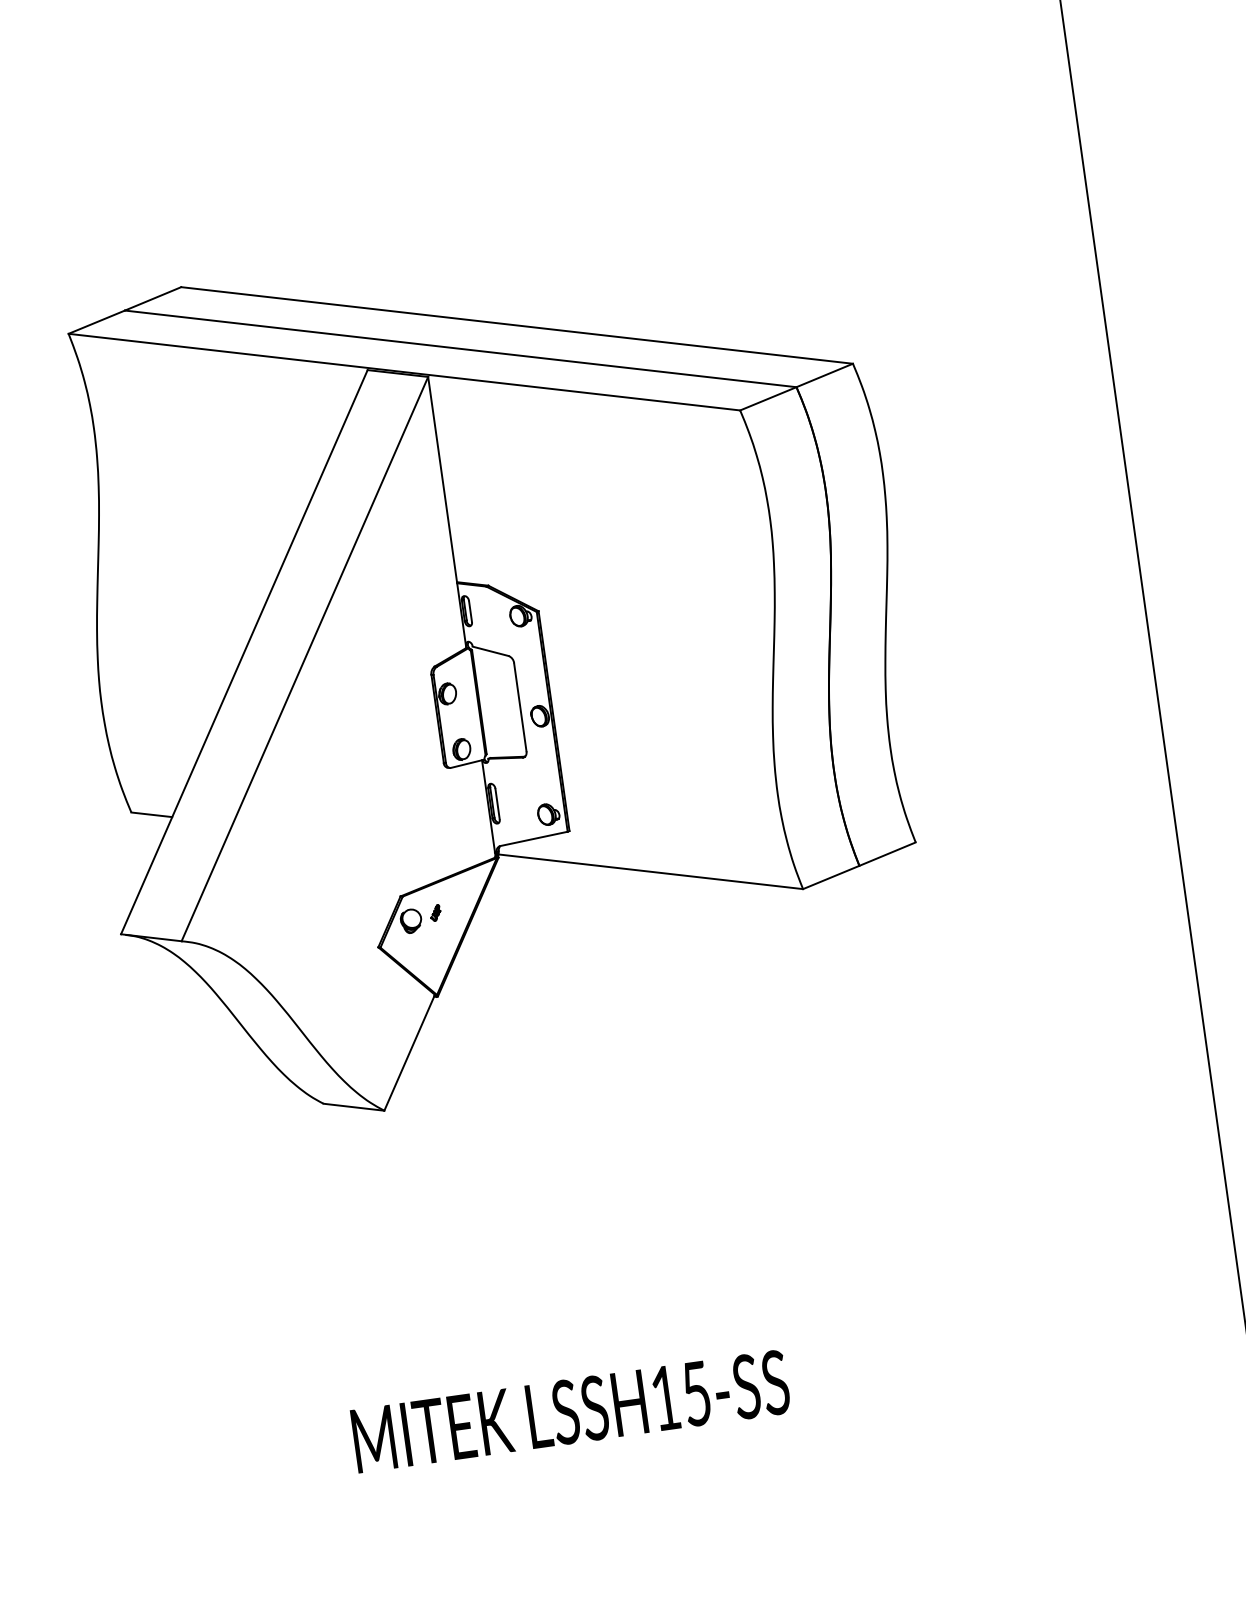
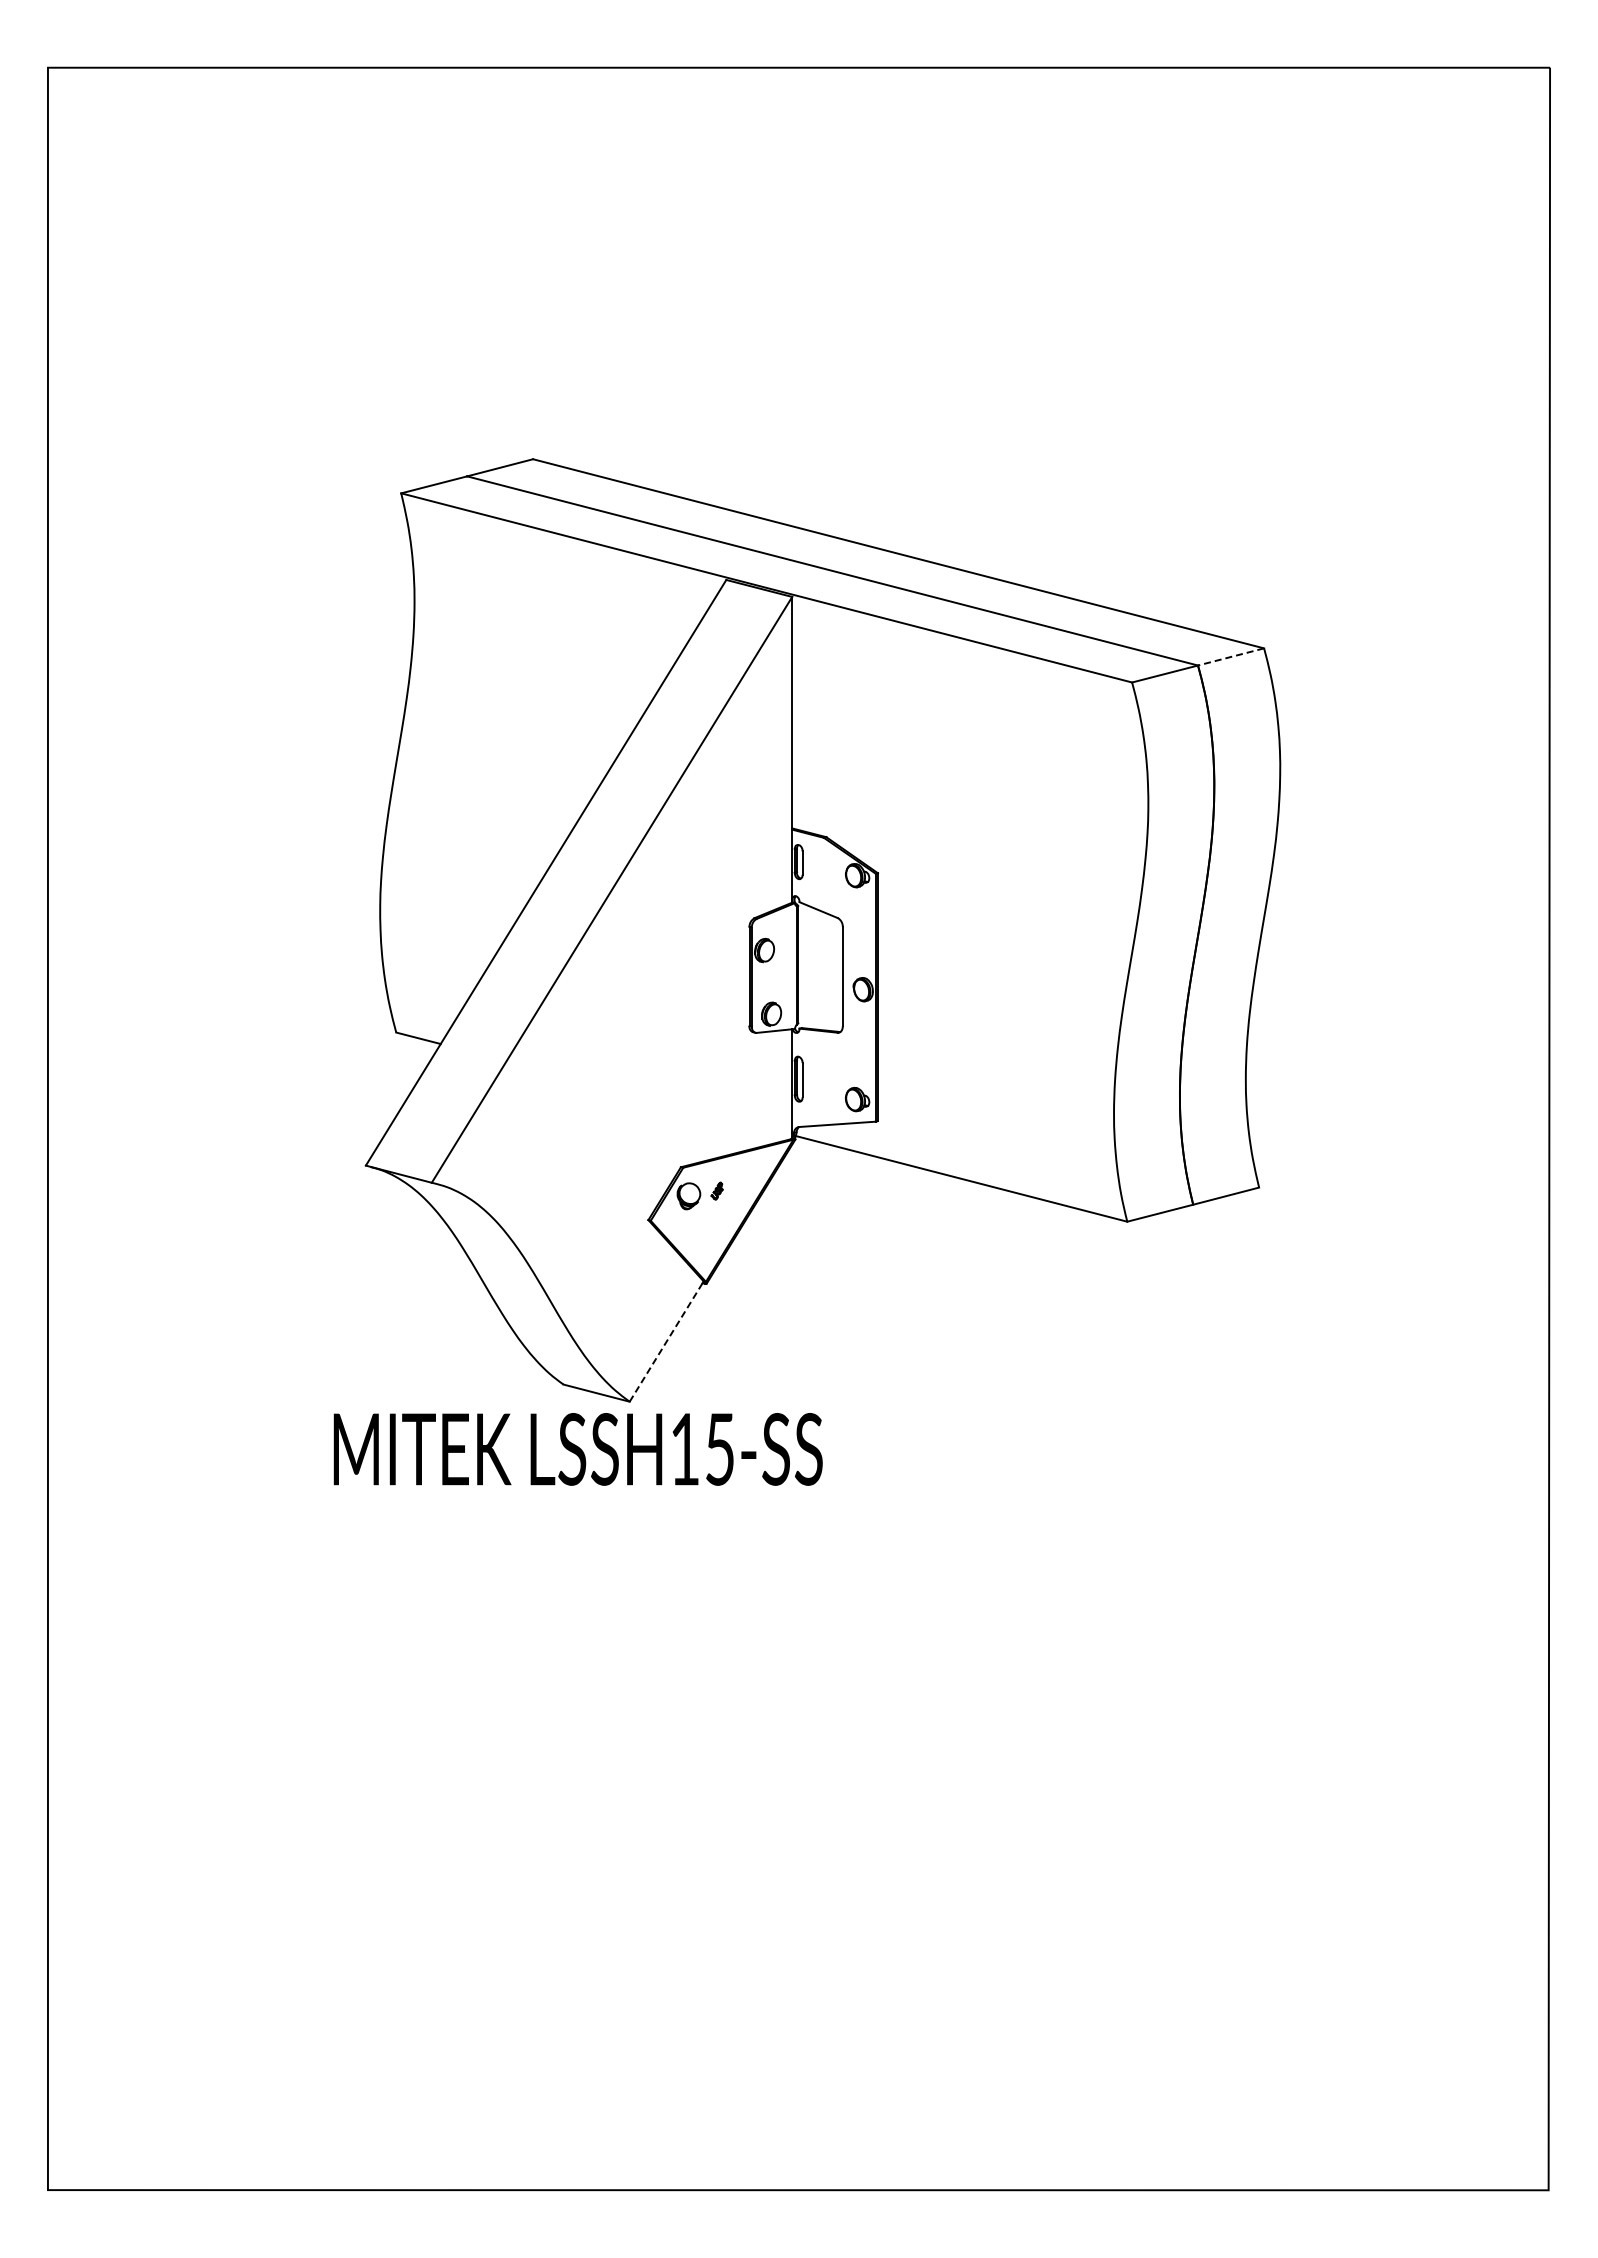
line: (824, 376) -> (1230, 657), solid -> dashed
line: (409, 1052) -> (666, 1341), solid -> dashed
text: (570, 1411) -> (577, 1449), moved

